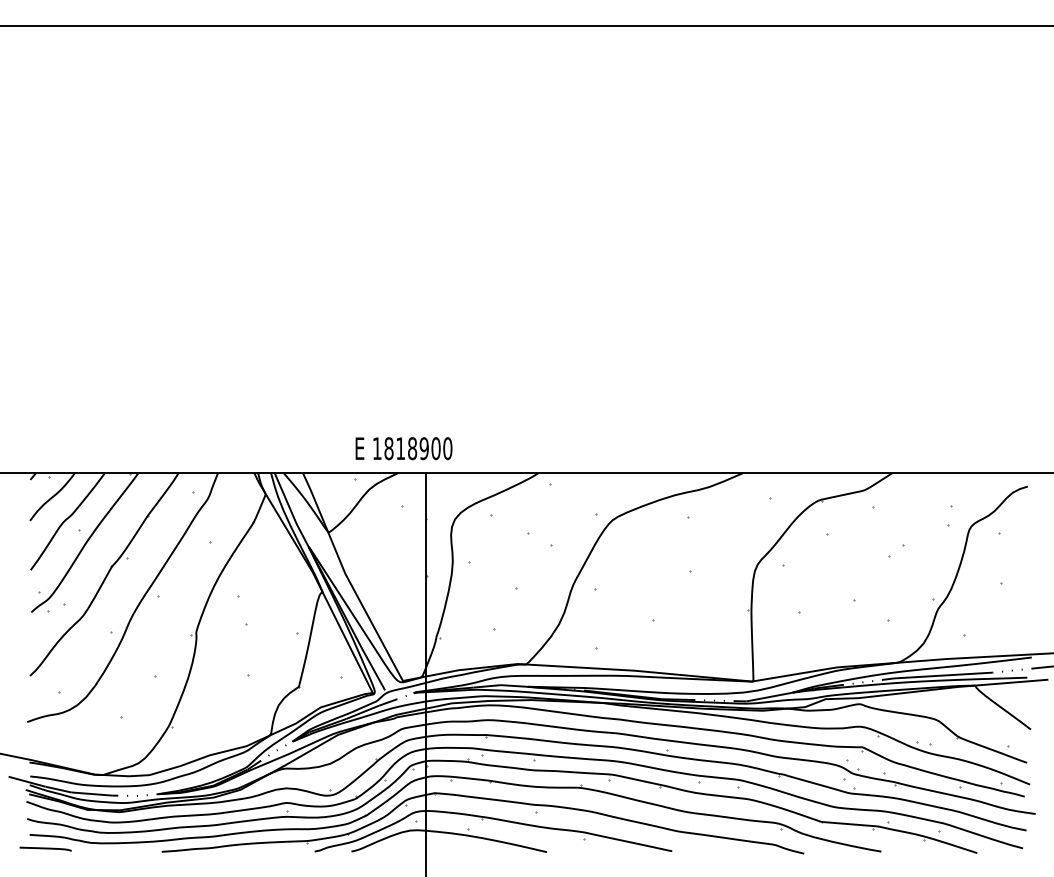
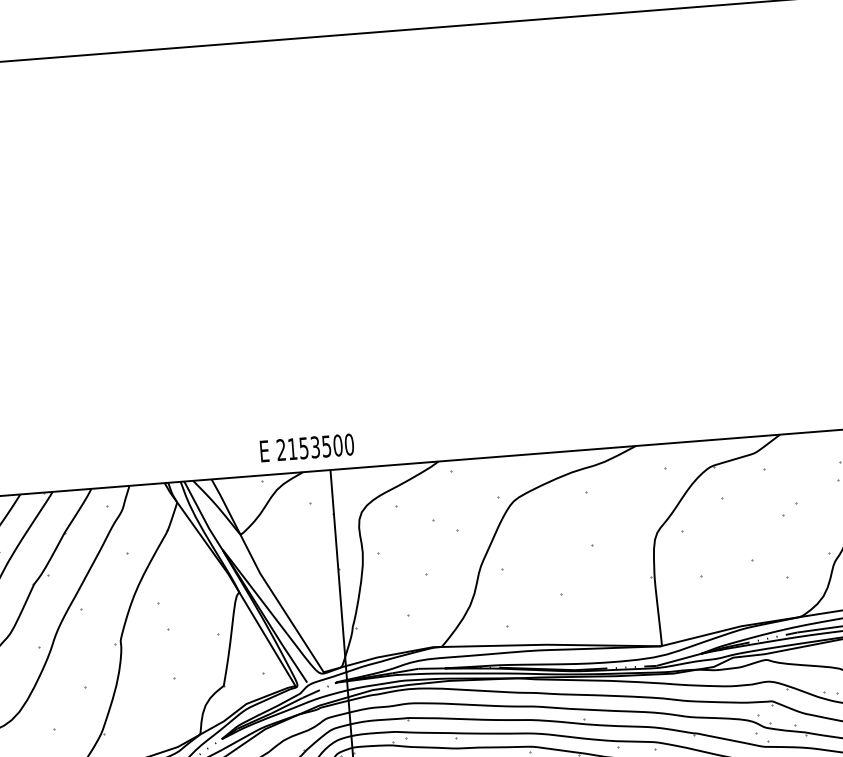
text: (400, 448) -> (303, 448), 1818900 -> 2153500

